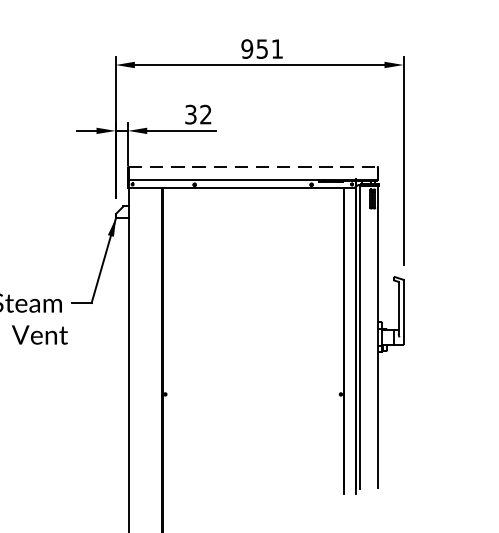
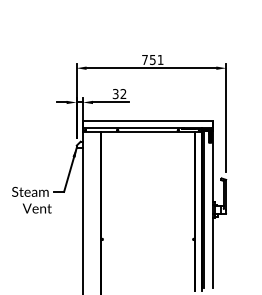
text: (246, 48) -> (144, 59), 951 -> 751
line: (252, 167) -> (147, 121), dashed -> solid

